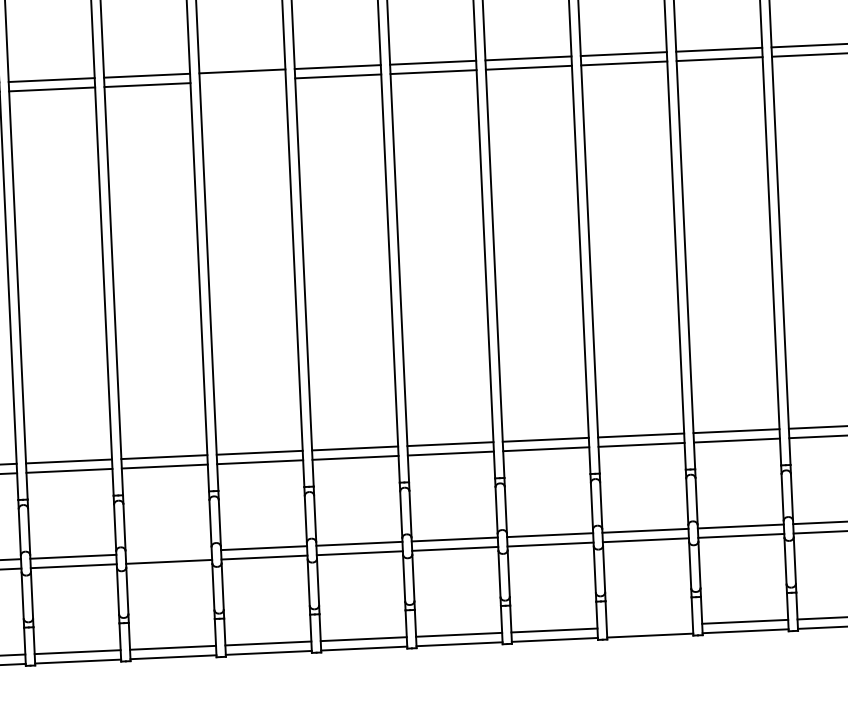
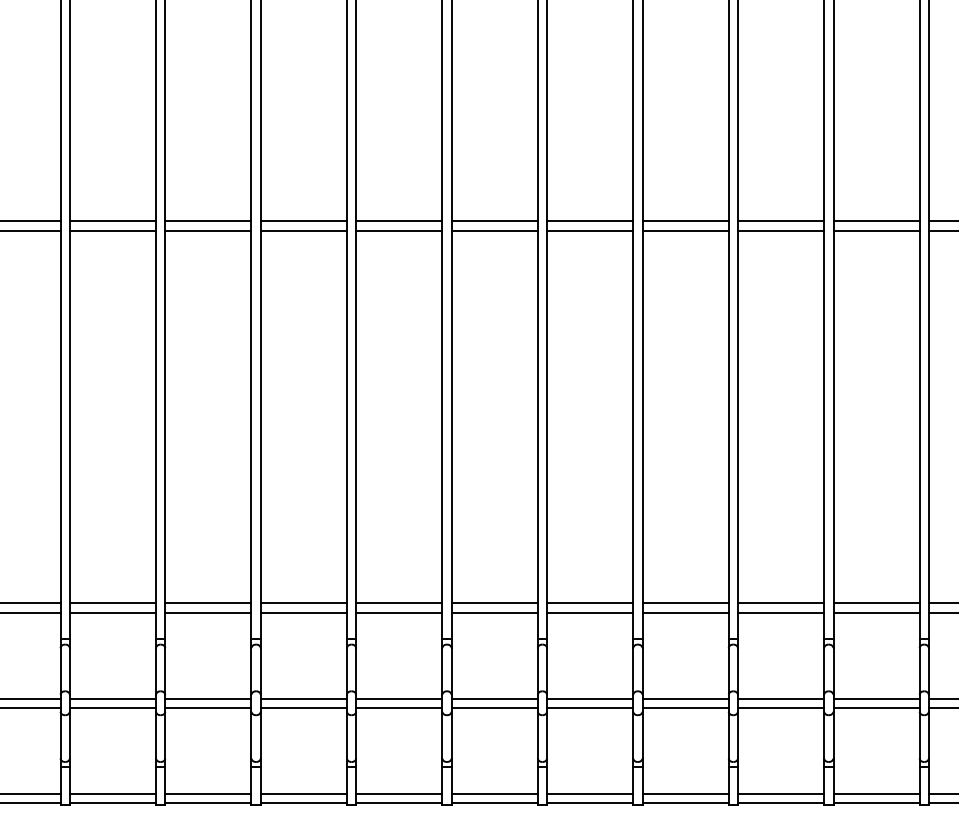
line: (243, 80) -> (399, 230), added
line: (168, 552) -> (303, 698), added
line: (649, 626) -> (780, 794), added

